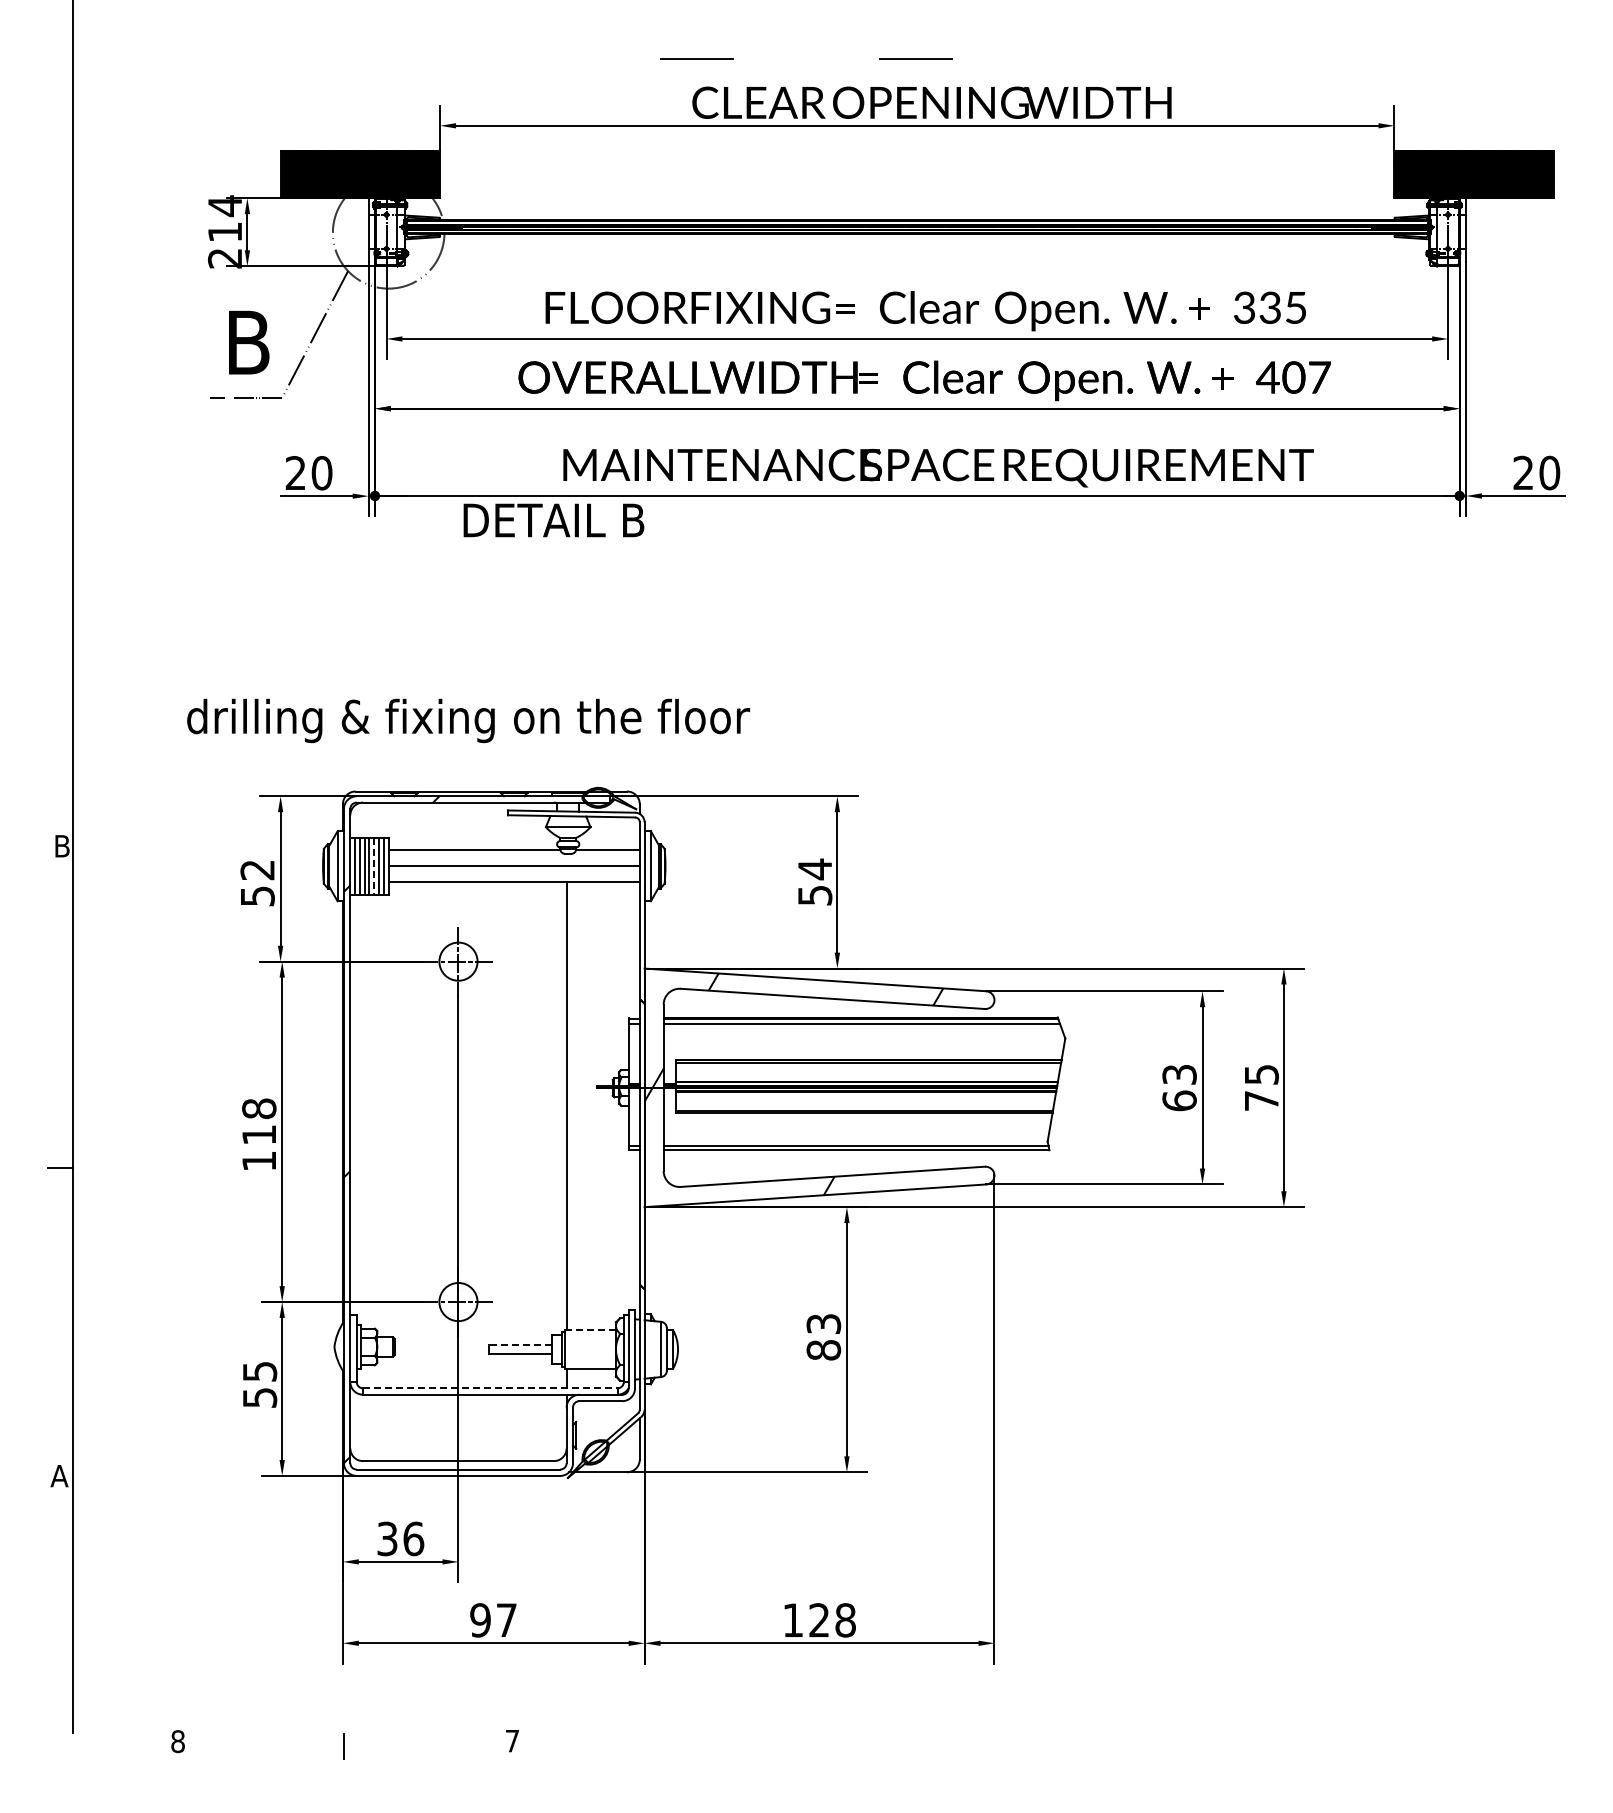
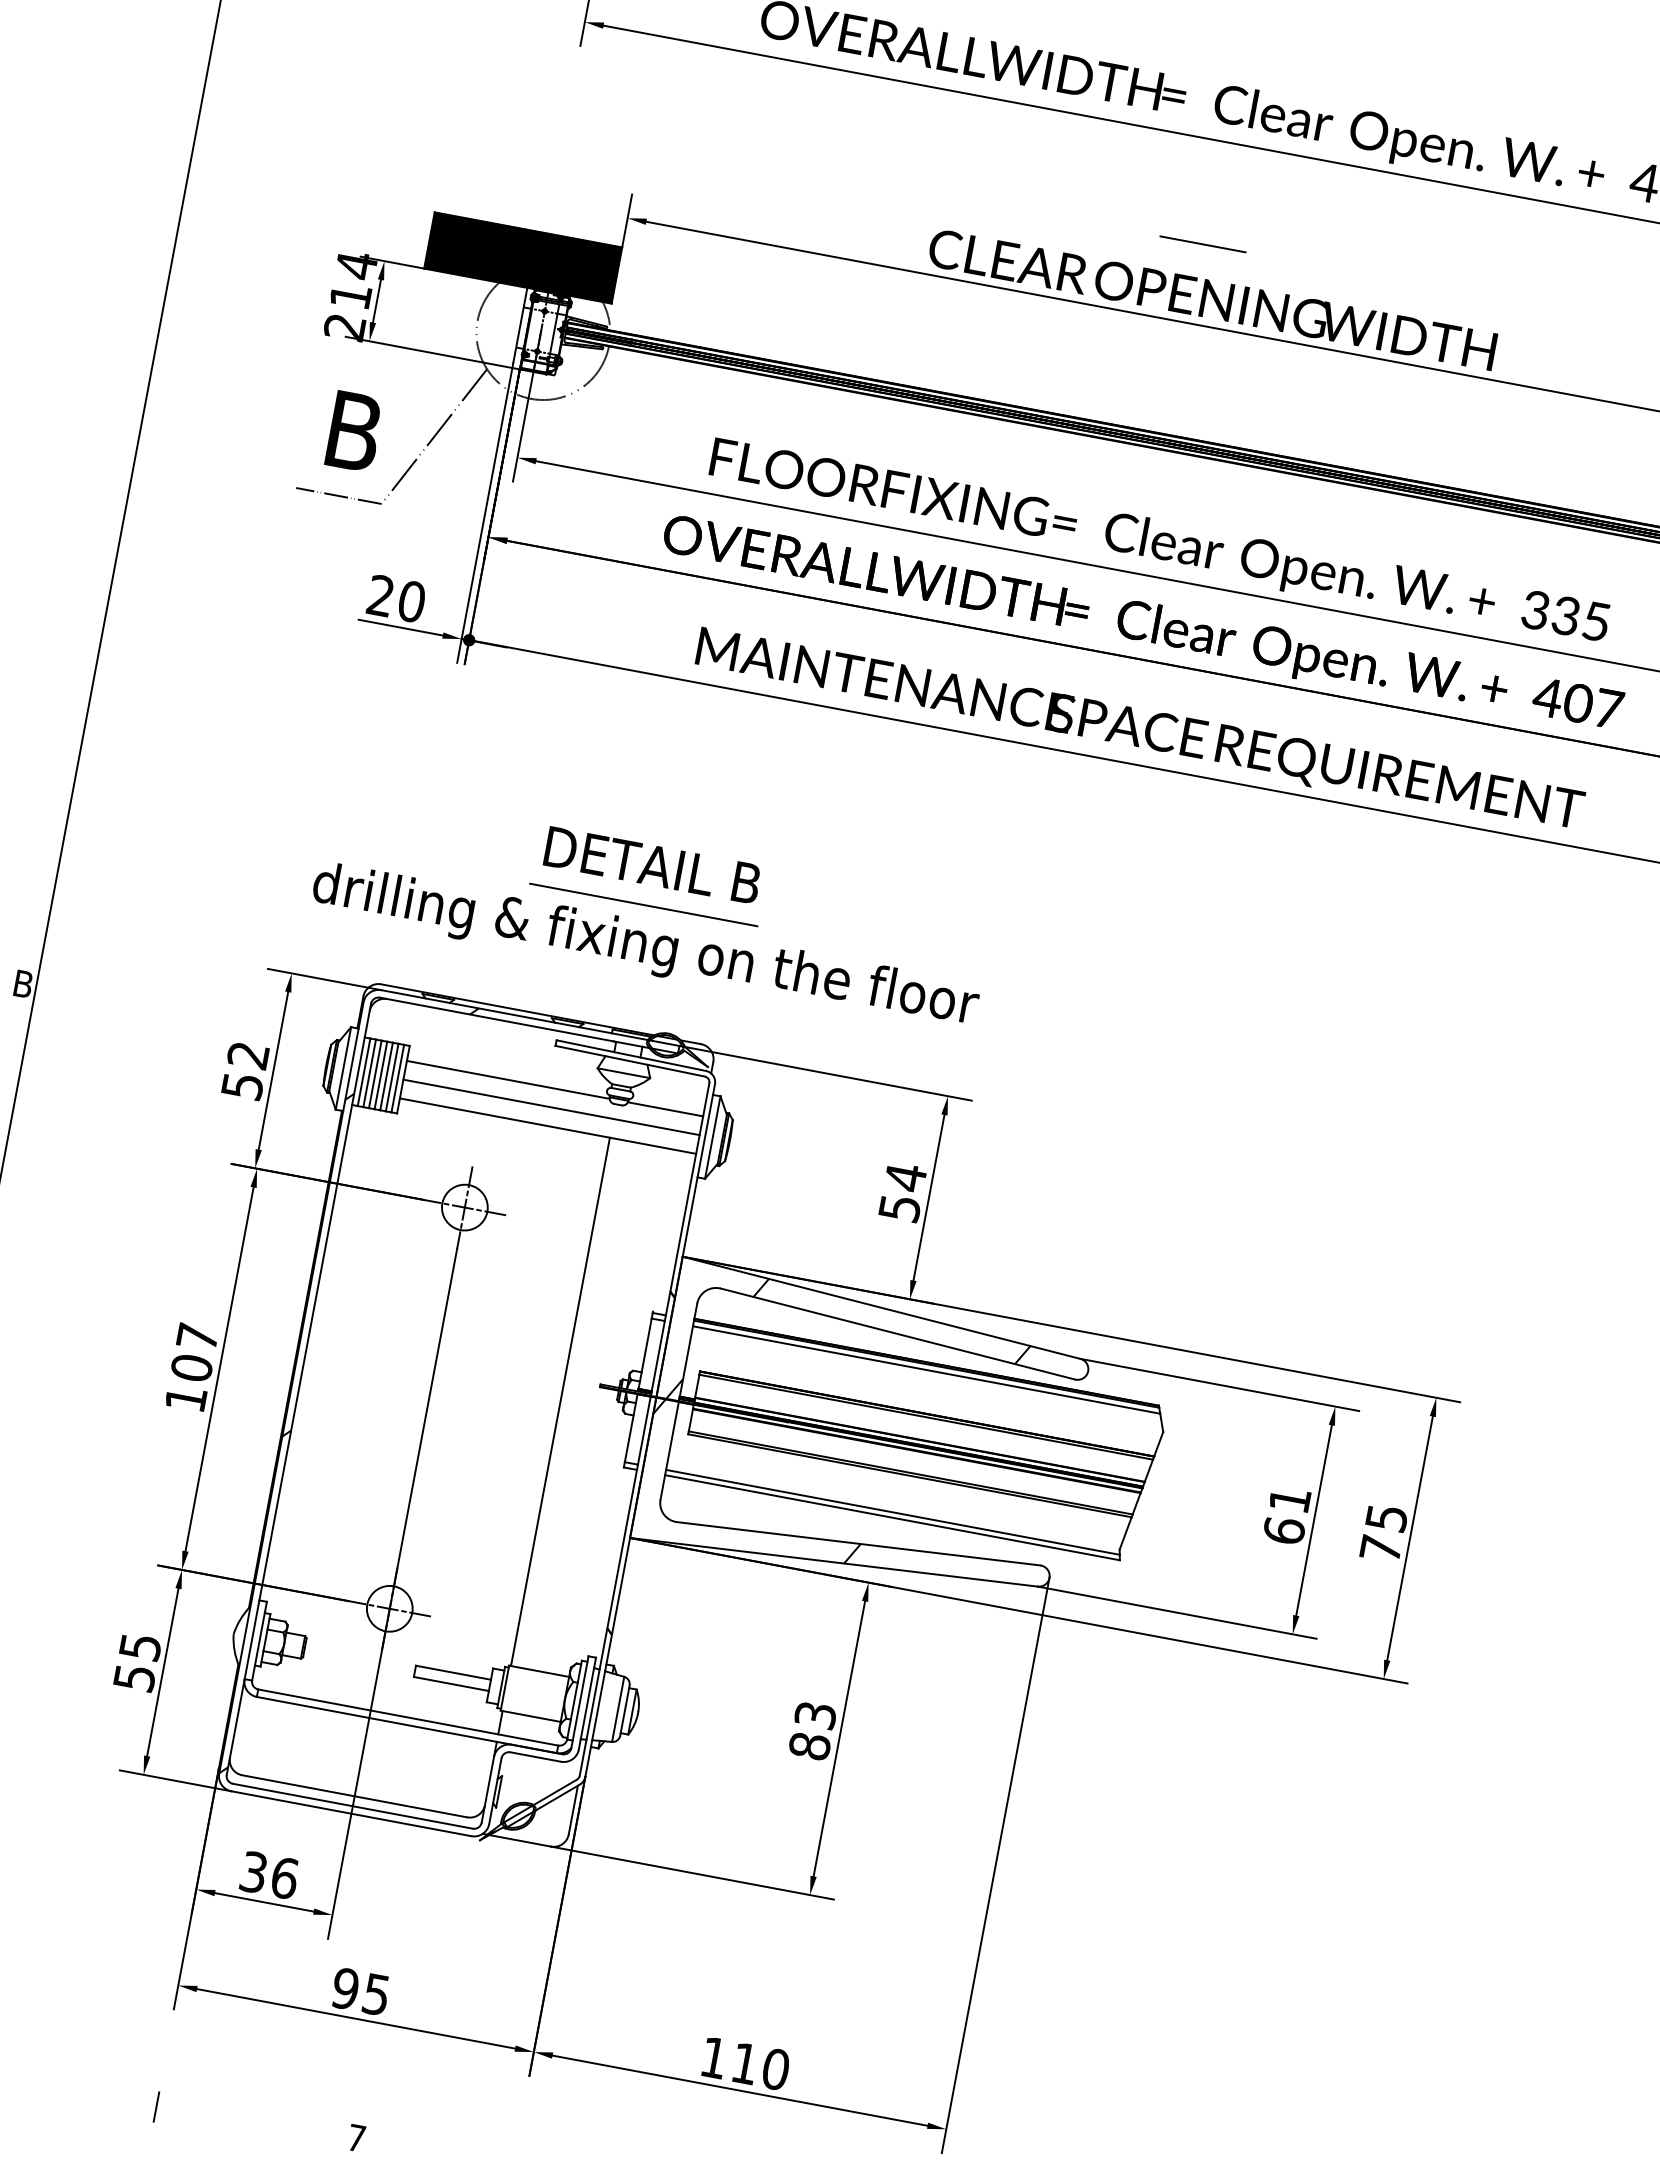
line: (696, 58) -> (944, 195), removed
text: (553, 520) -> (652, 865), moved
line: (558, 686) -> (643, 905), added
text: (468, 720) -> (645, 947), moved
line: (374, 866) -> (386, 1076), dashed -> solid
text: (1179, 1074) -> (1289, 1499), 63 -> 61
text: (259, 1121) -> (195, 1352), 118 -> 107
line: (590, 1330) -> (539, 1671), dashed -> solid
line: (520, 1344) -> (453, 1672), dashed -> solid
line: (490, 1388) -> (408, 1717), dashed -> solid
text: (506, 1620) -> (376, 1994), 97 -> 95
text: (832, 1620) -> (760, 2066), 128 -> 110

